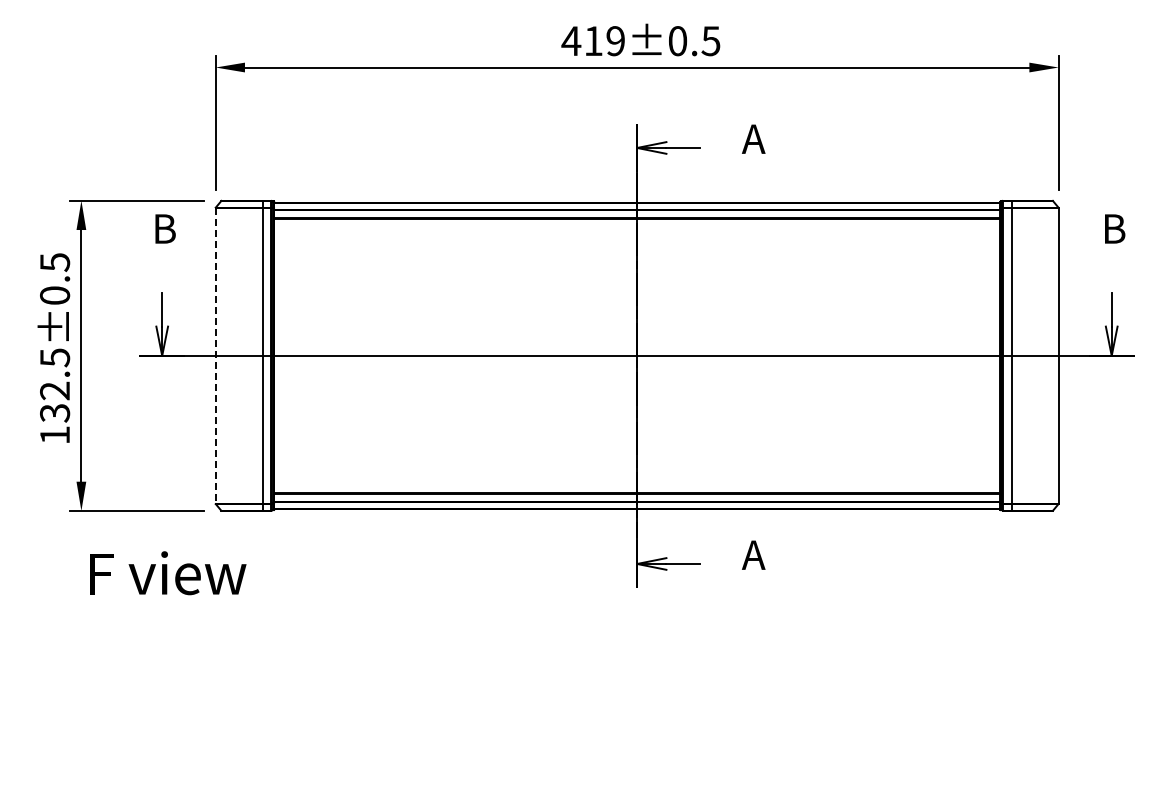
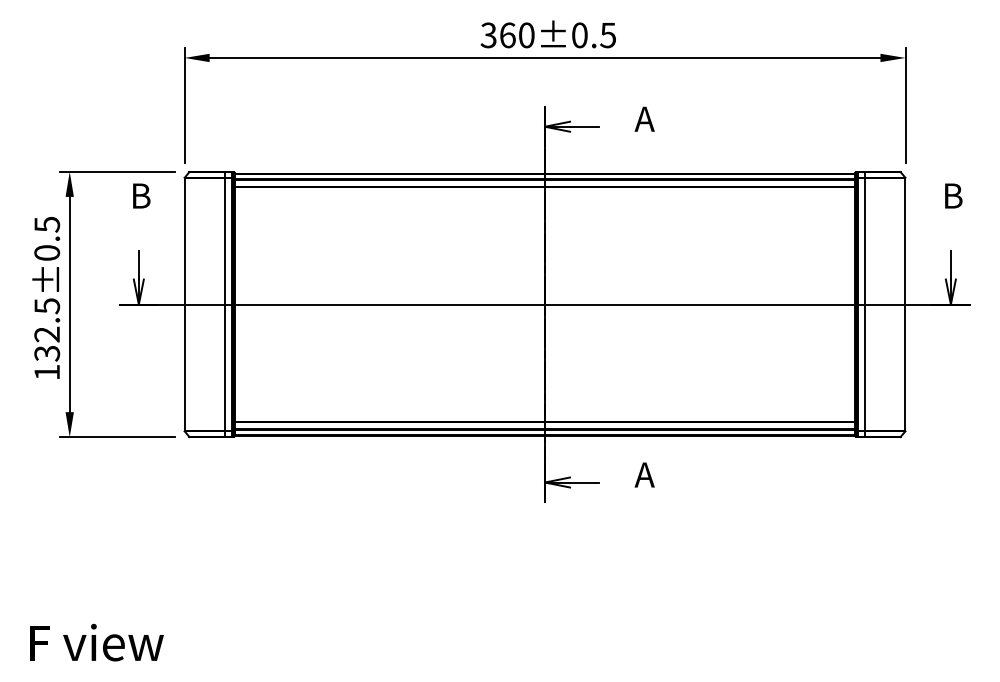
text: (592, 41) -> (506, 35), 419±0.5 -> 360±0.5
line: (215, 355) -> (184, 304), dashed -> solid
text: (168, 573) -> (97, 642), moved

